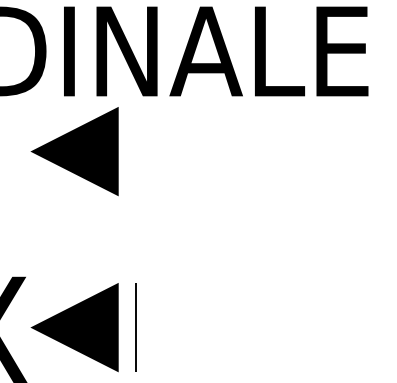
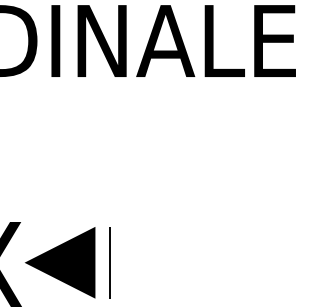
line: (74, 151) -> (59, 121), removed

